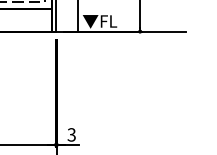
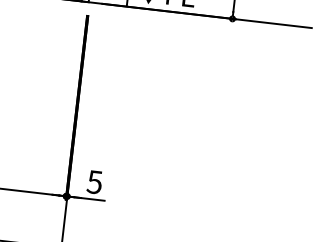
text: (71, 134) -> (94, 181), 3 -> 5

